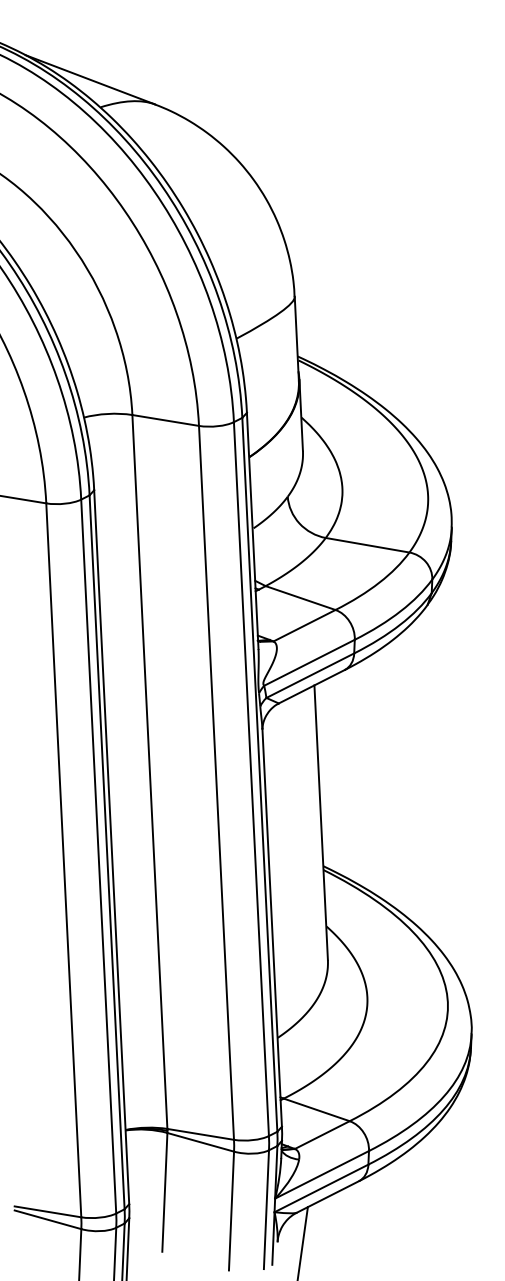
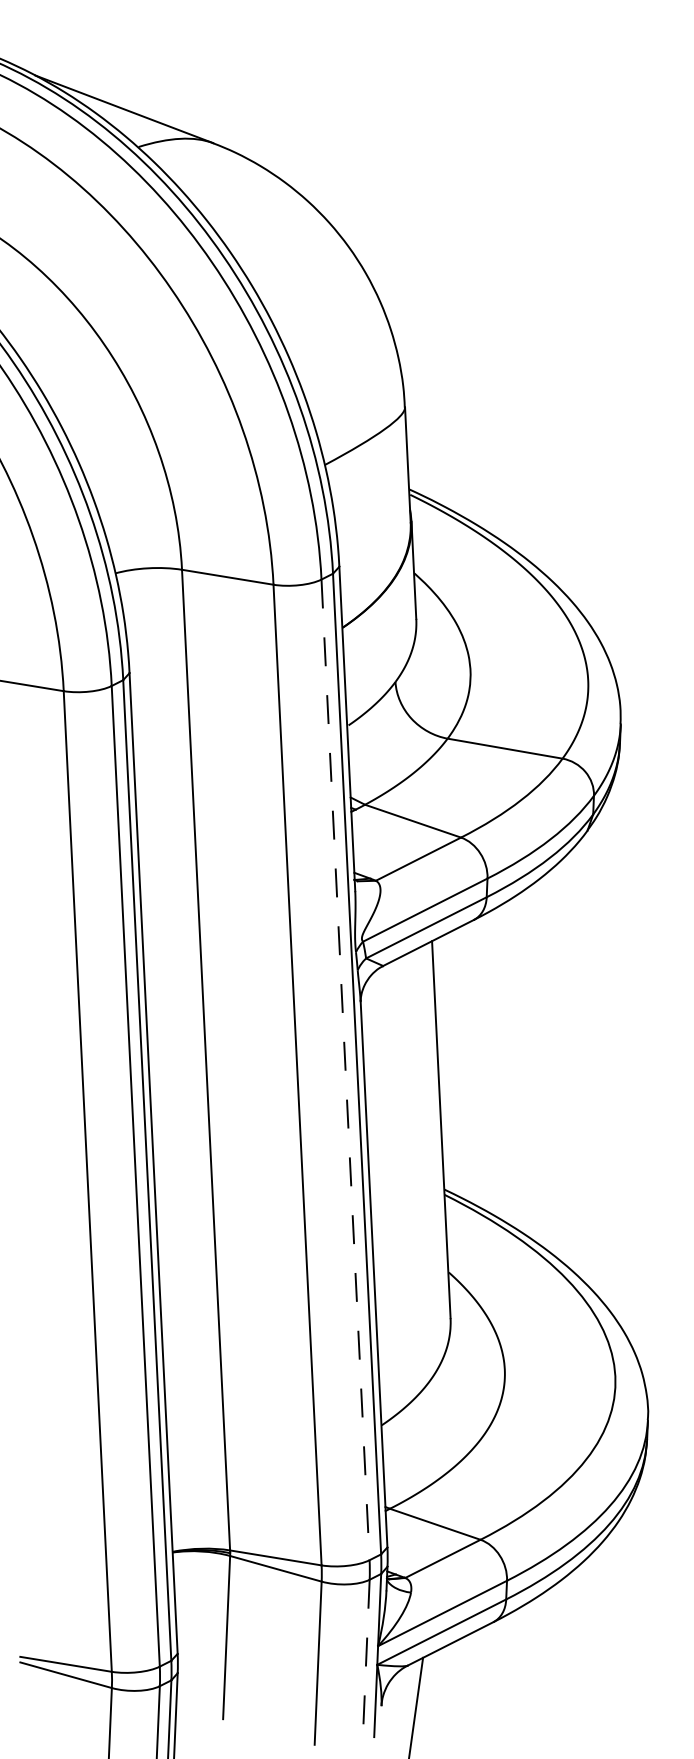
line: (251, 778) -> (345, 1069), solid -> dashed
line: (266, 1209) -> (366, 1661), solid -> dashed

